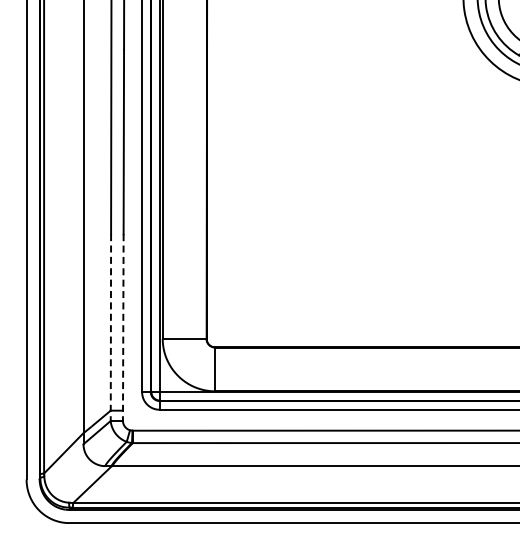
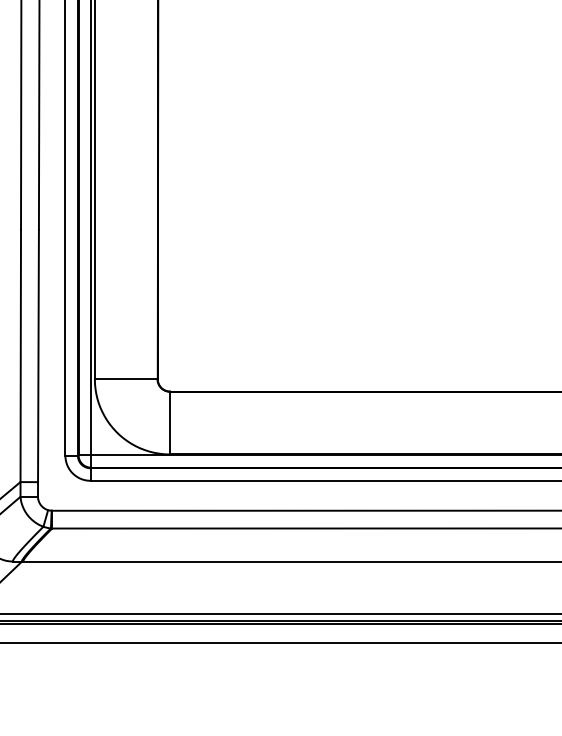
line: (110, 328) -> (20, 364), dashed -> solid
line: (123, 328) -> (38, 364), dashed -> solid

